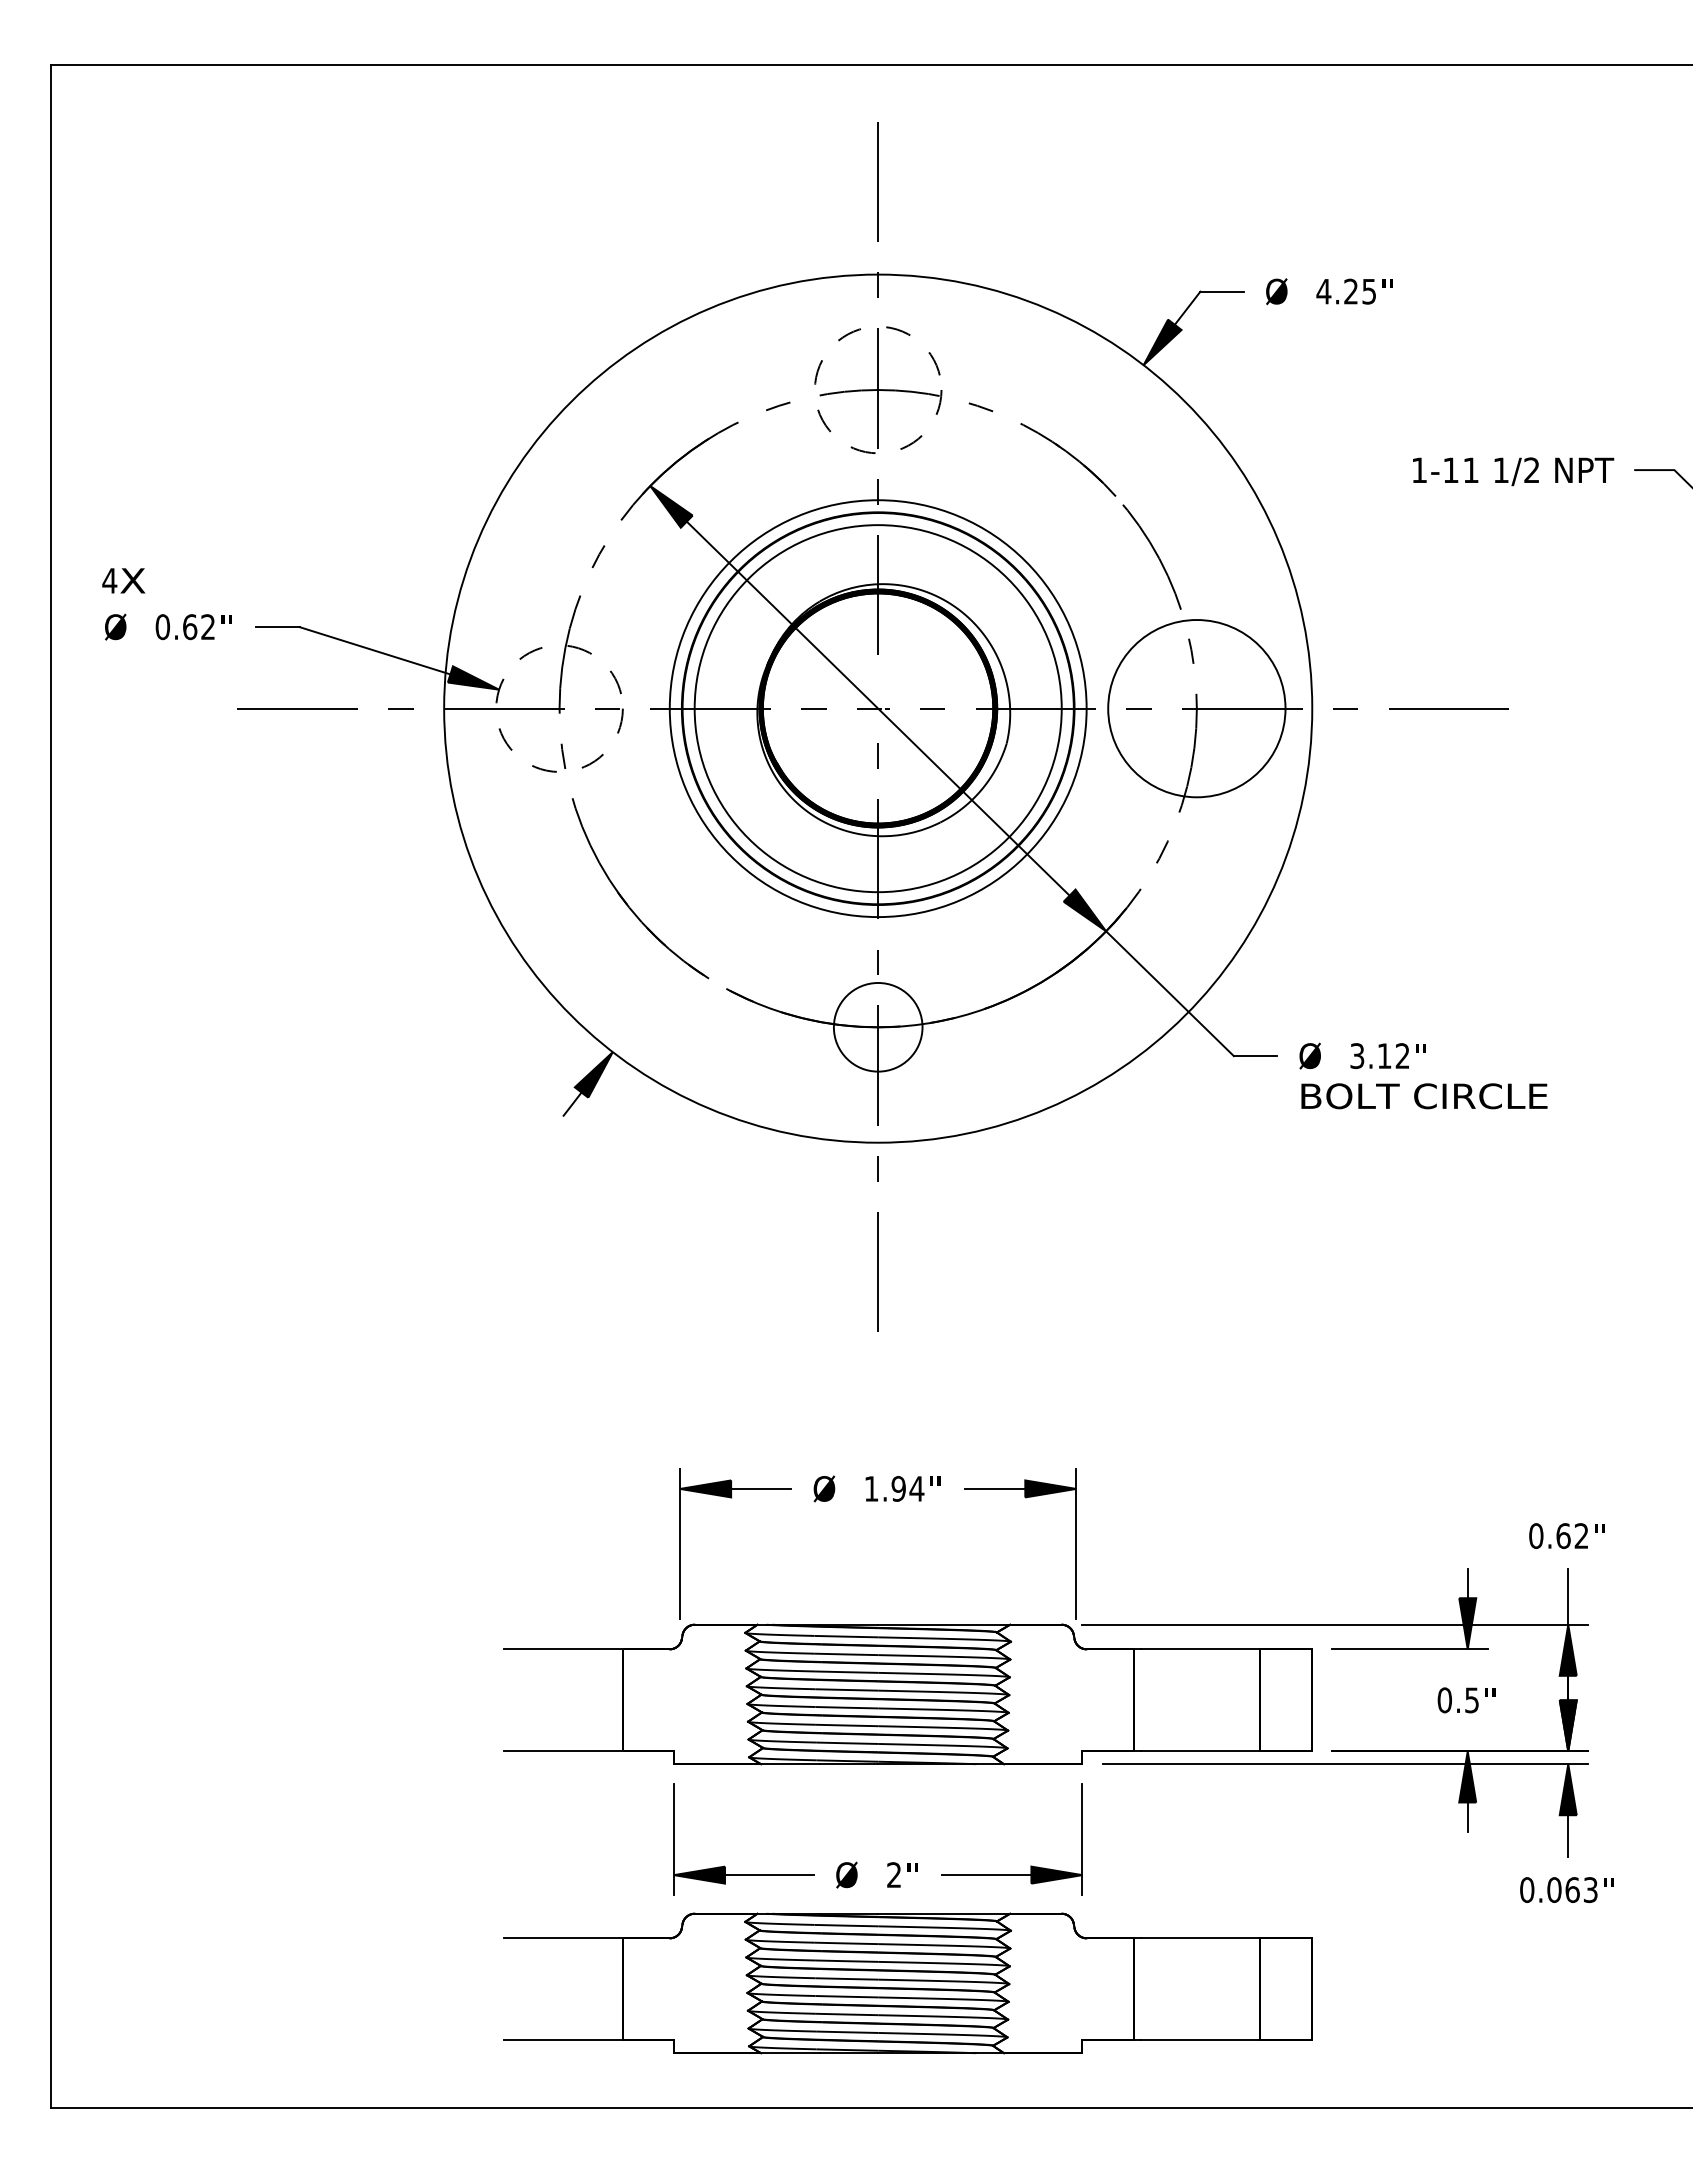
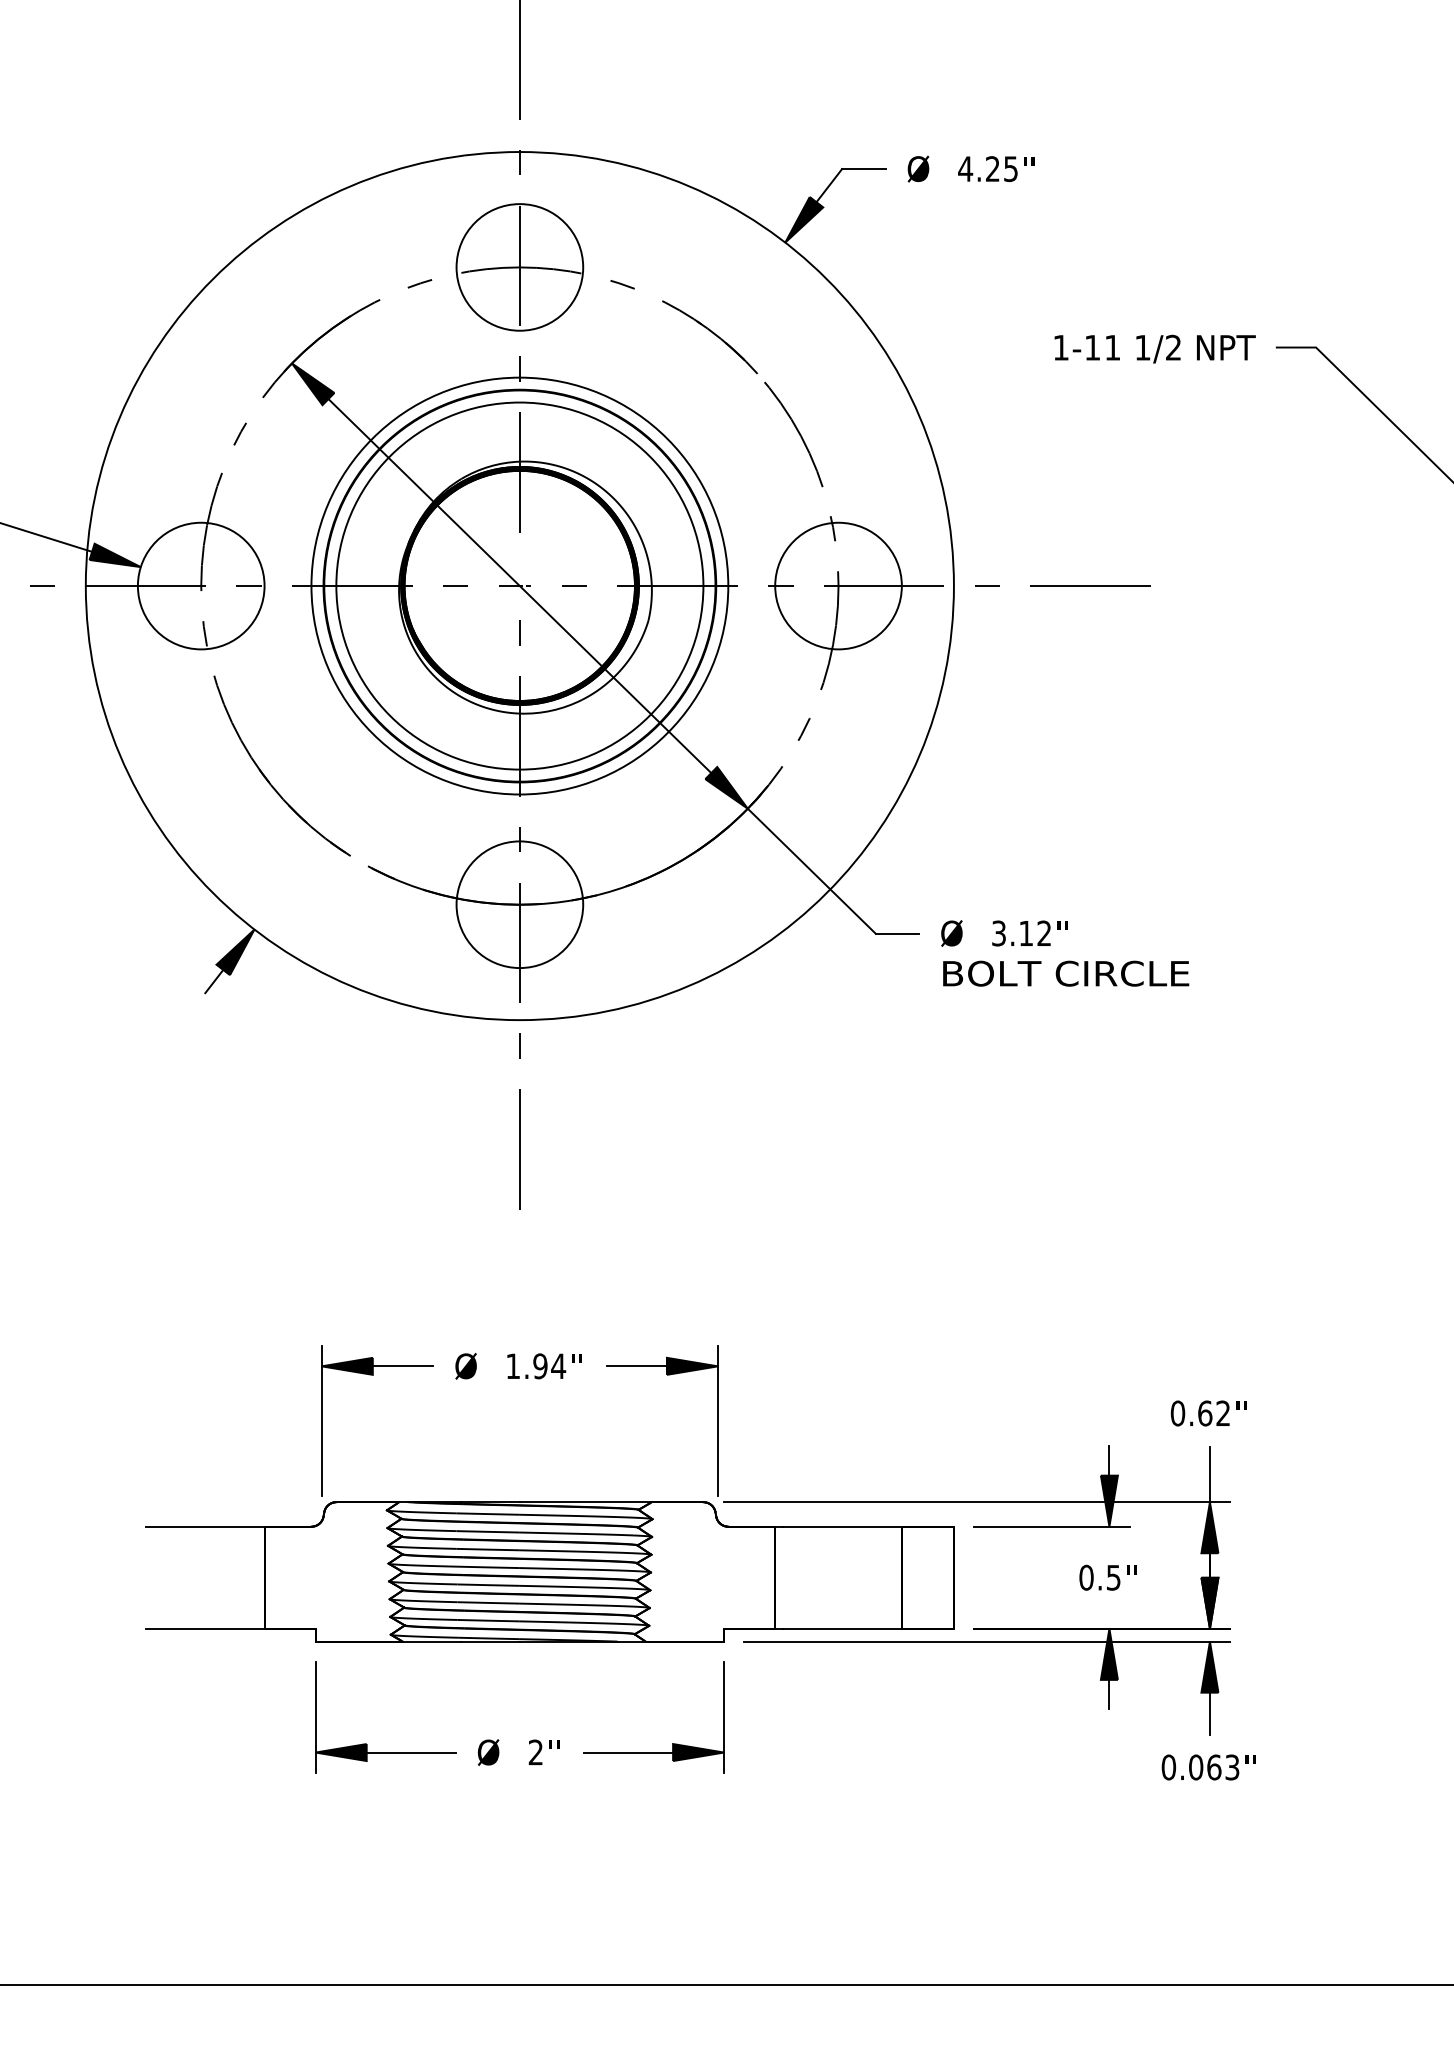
circle: (877, 389) -> (519, 266), dashed -> solid
circle: (559, 708) -> (201, 585), dashed -> solid
circle: (1196, 708) -> (838, 585), size x0.71
circle: (877, 1026) -> (519, 903), size x1.43
part: (907, 1983) -> (549, 1860), removed

